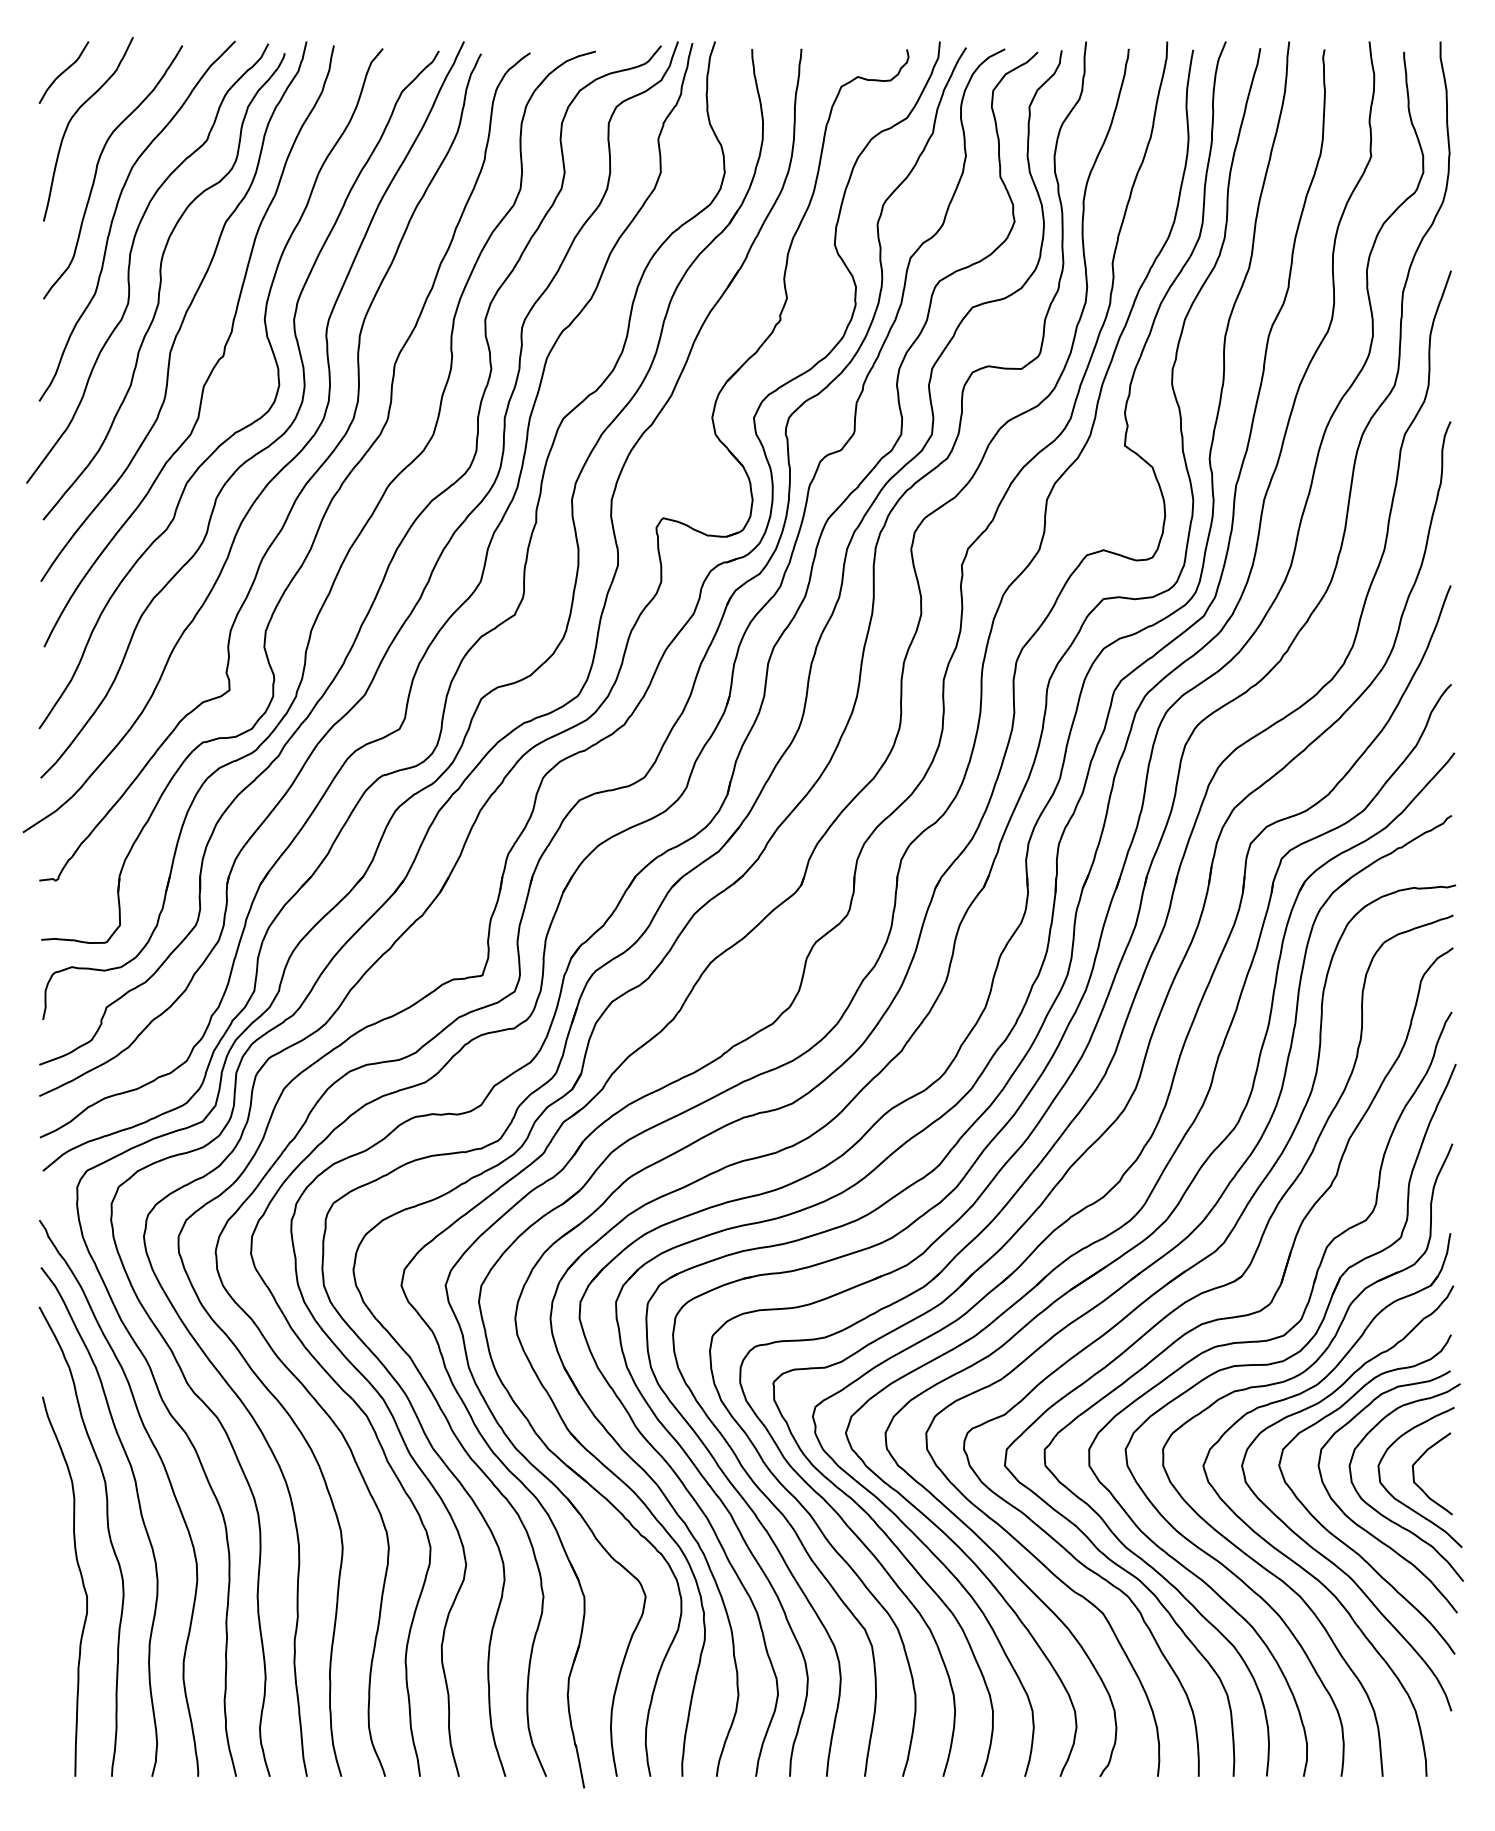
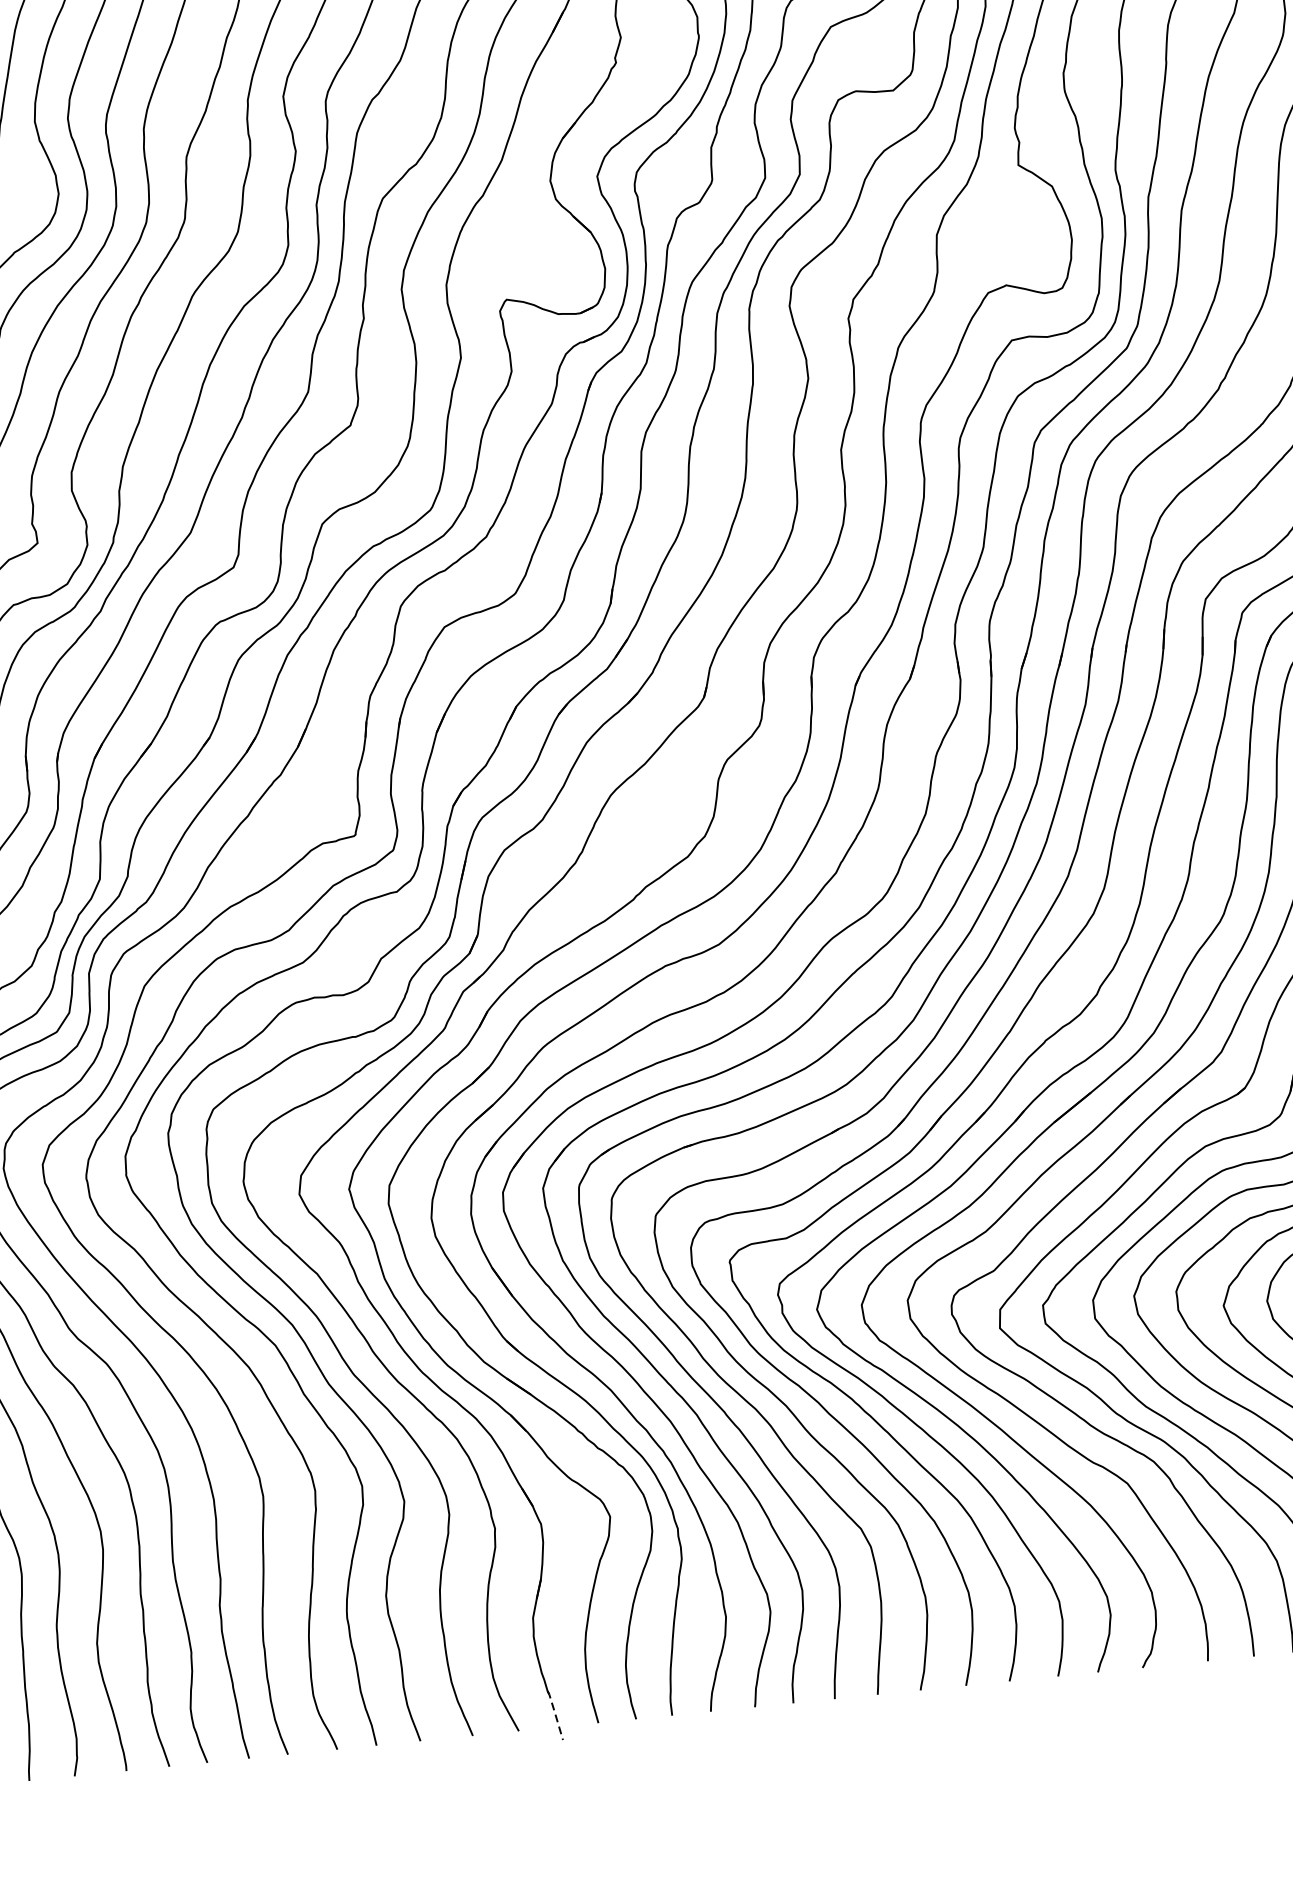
line: (579, 1765) -> (554, 1714), solid -> dashed

